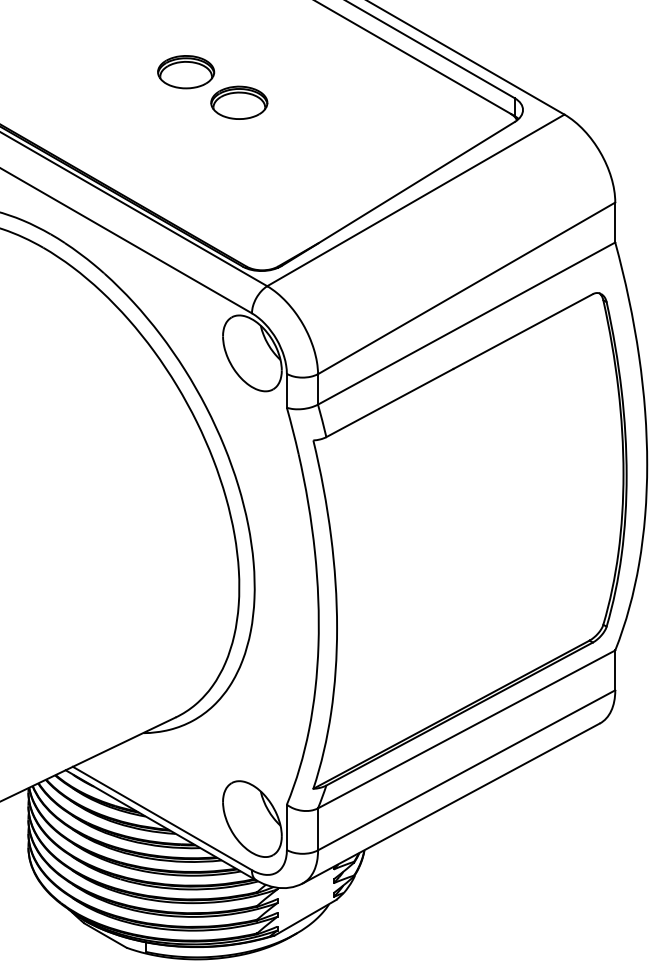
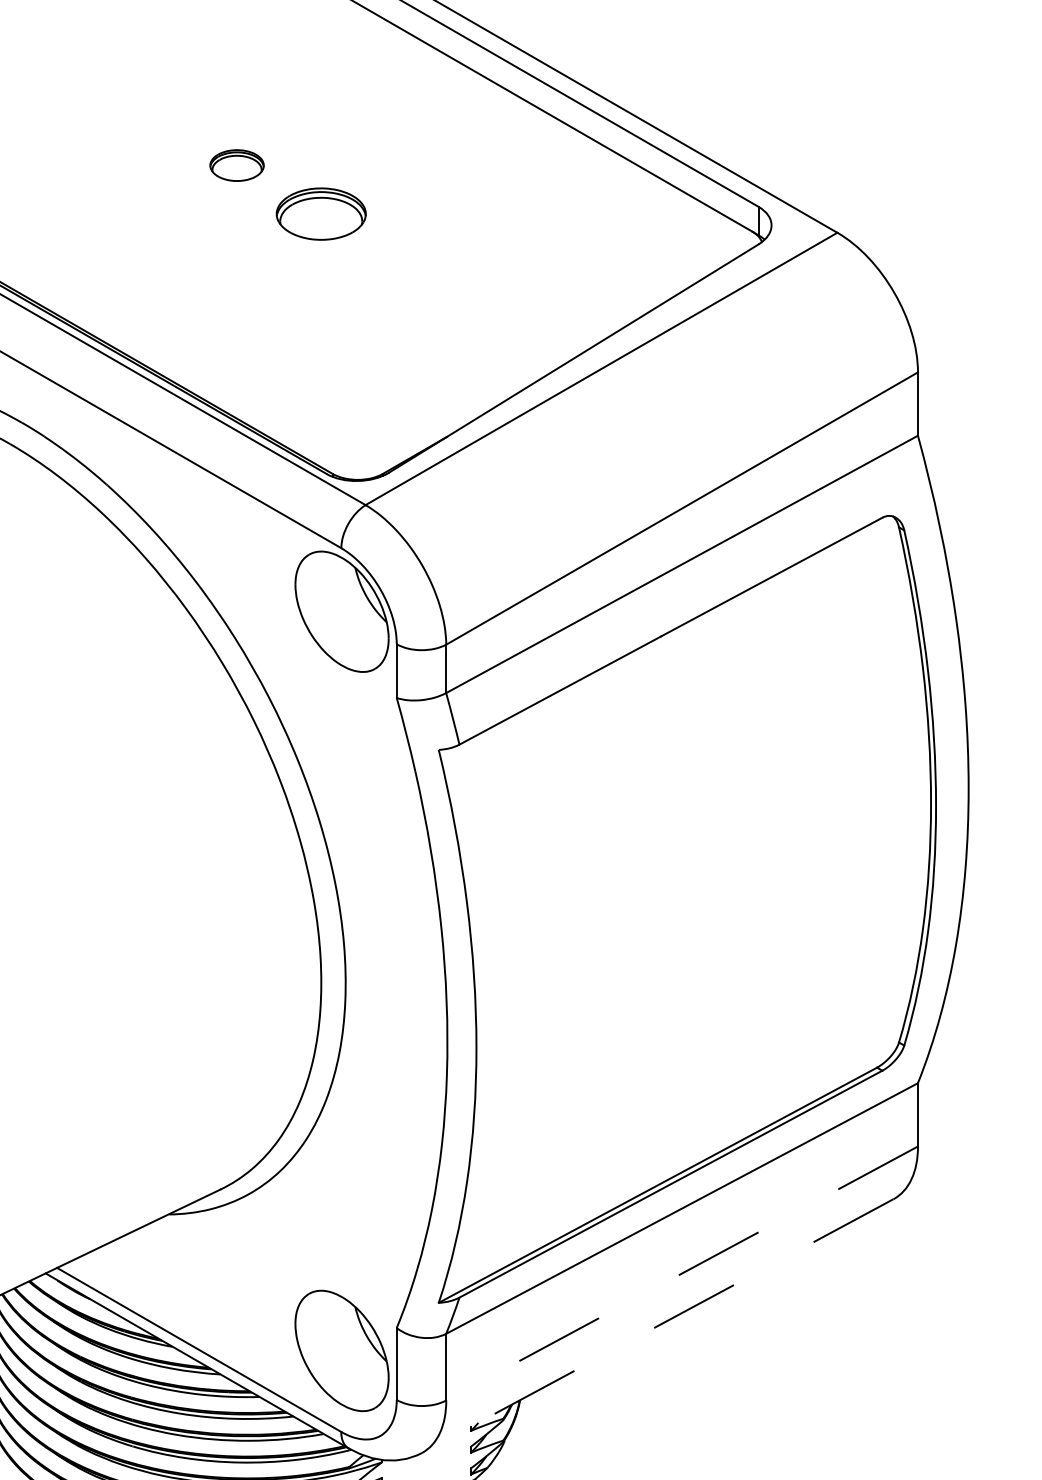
part: (186, 72) -> (237, 165), size x0.6
line: (466, 770) -> (681, 1273), solid -> dashed
line: (451, 803) -> (658, 1326), solid -> dashed

